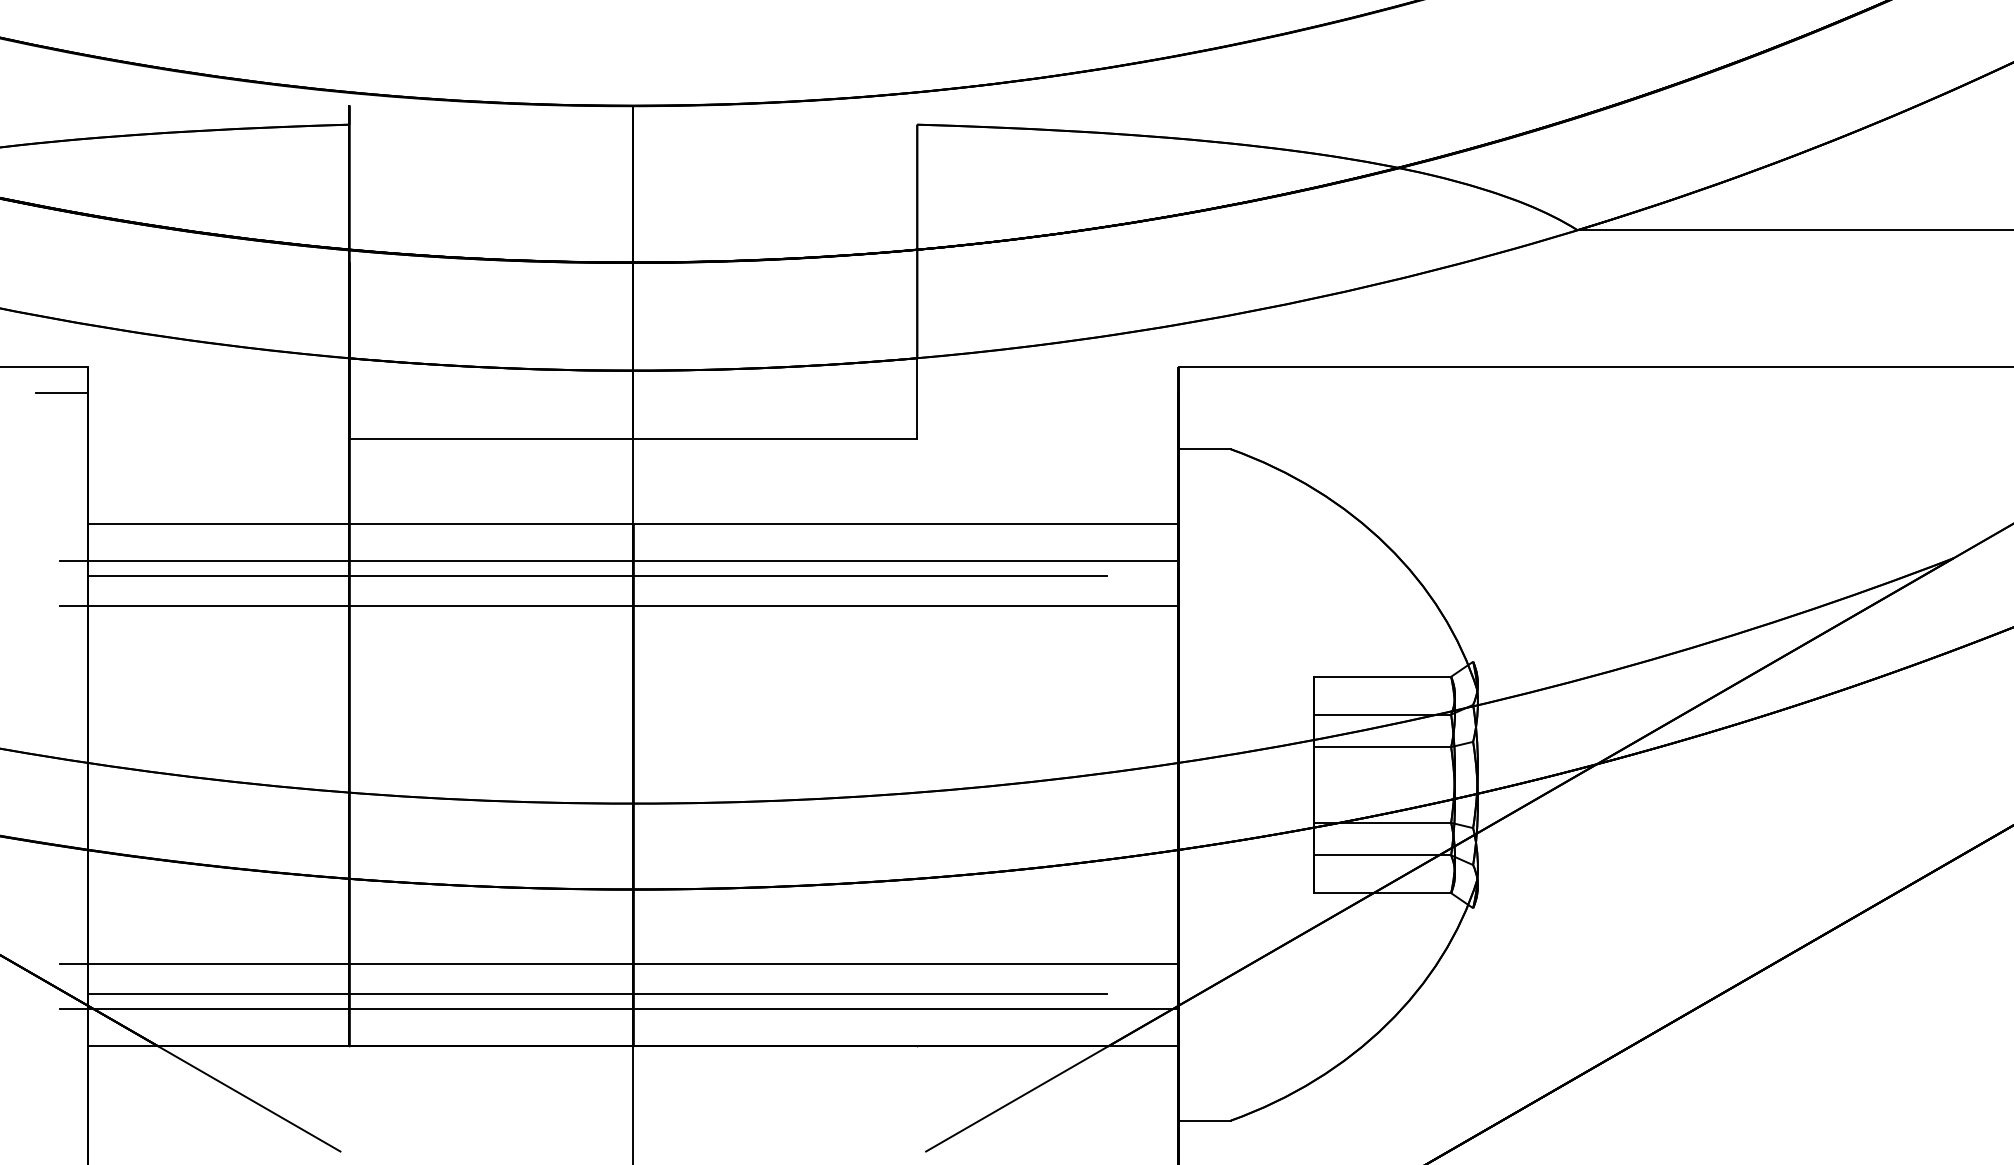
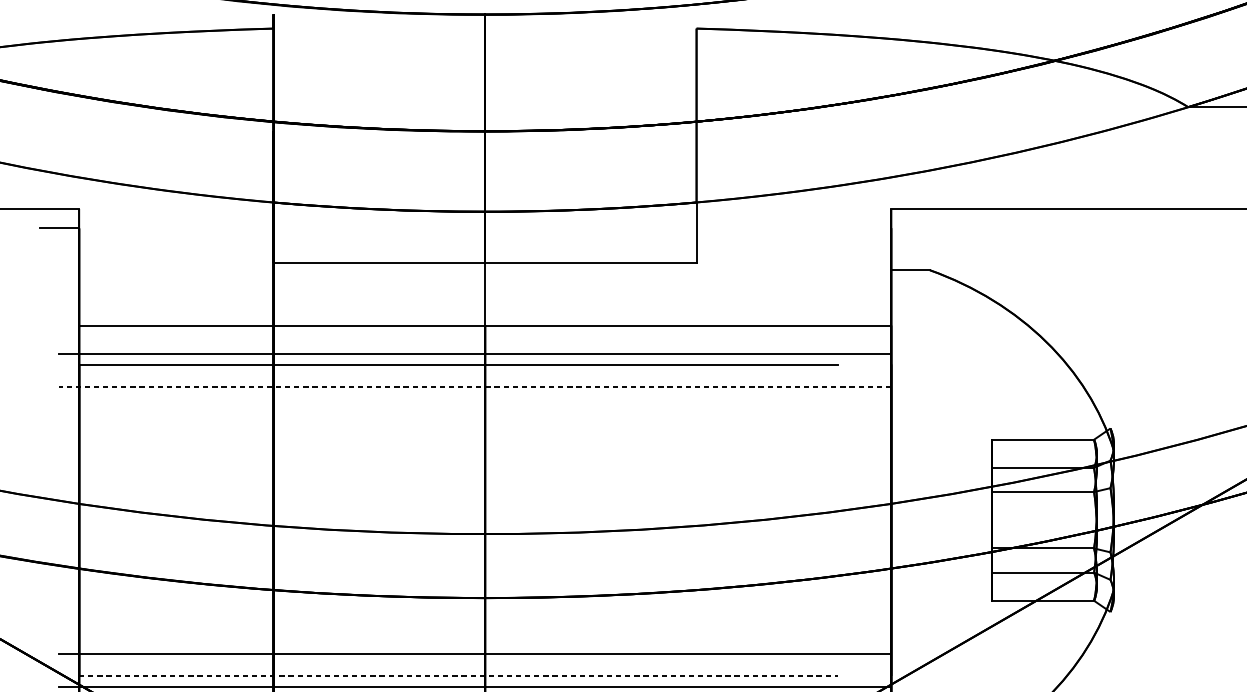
line: (618, 605) -> (474, 386), solid -> dashed
line: (597, 993) -> (458, 675), solid -> dashed

